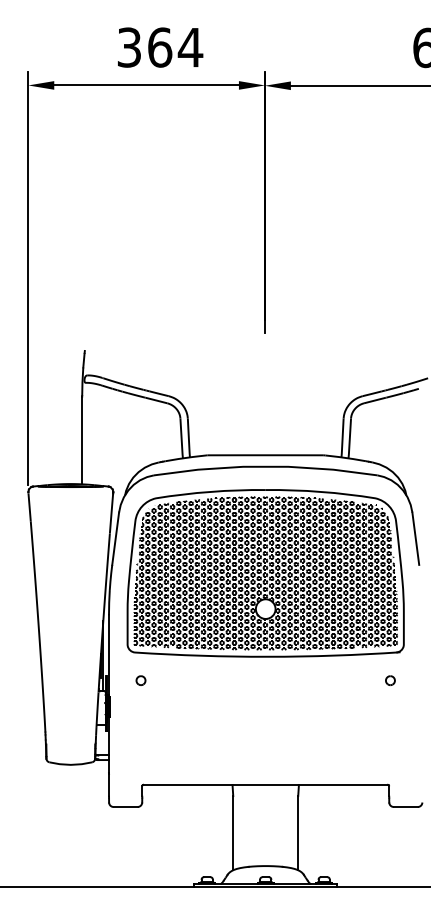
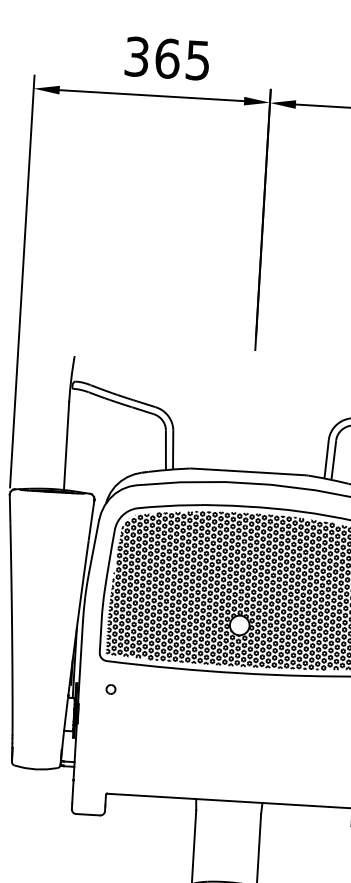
text: (190, 47) -> (197, 60), 364 -> 365

